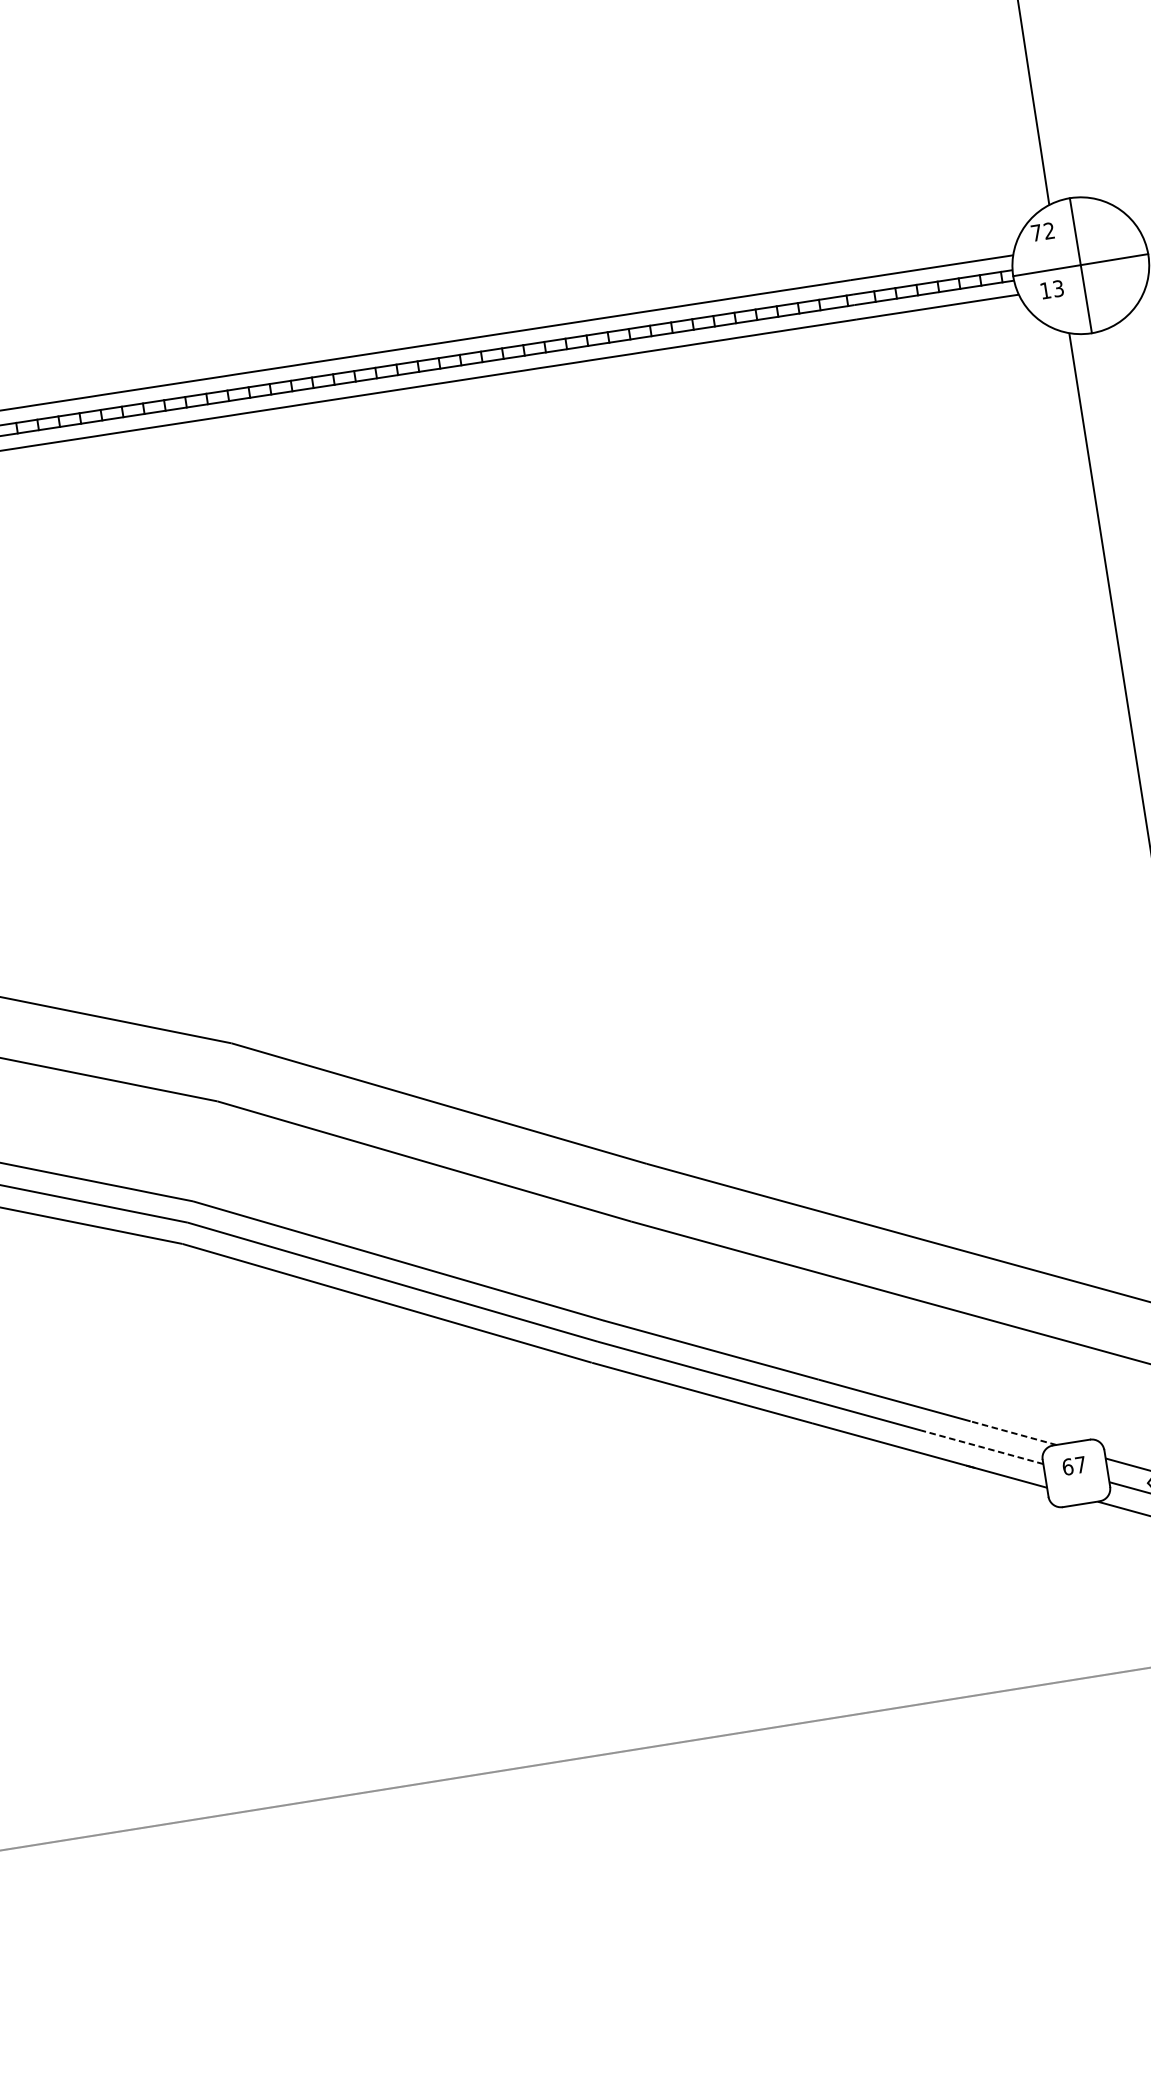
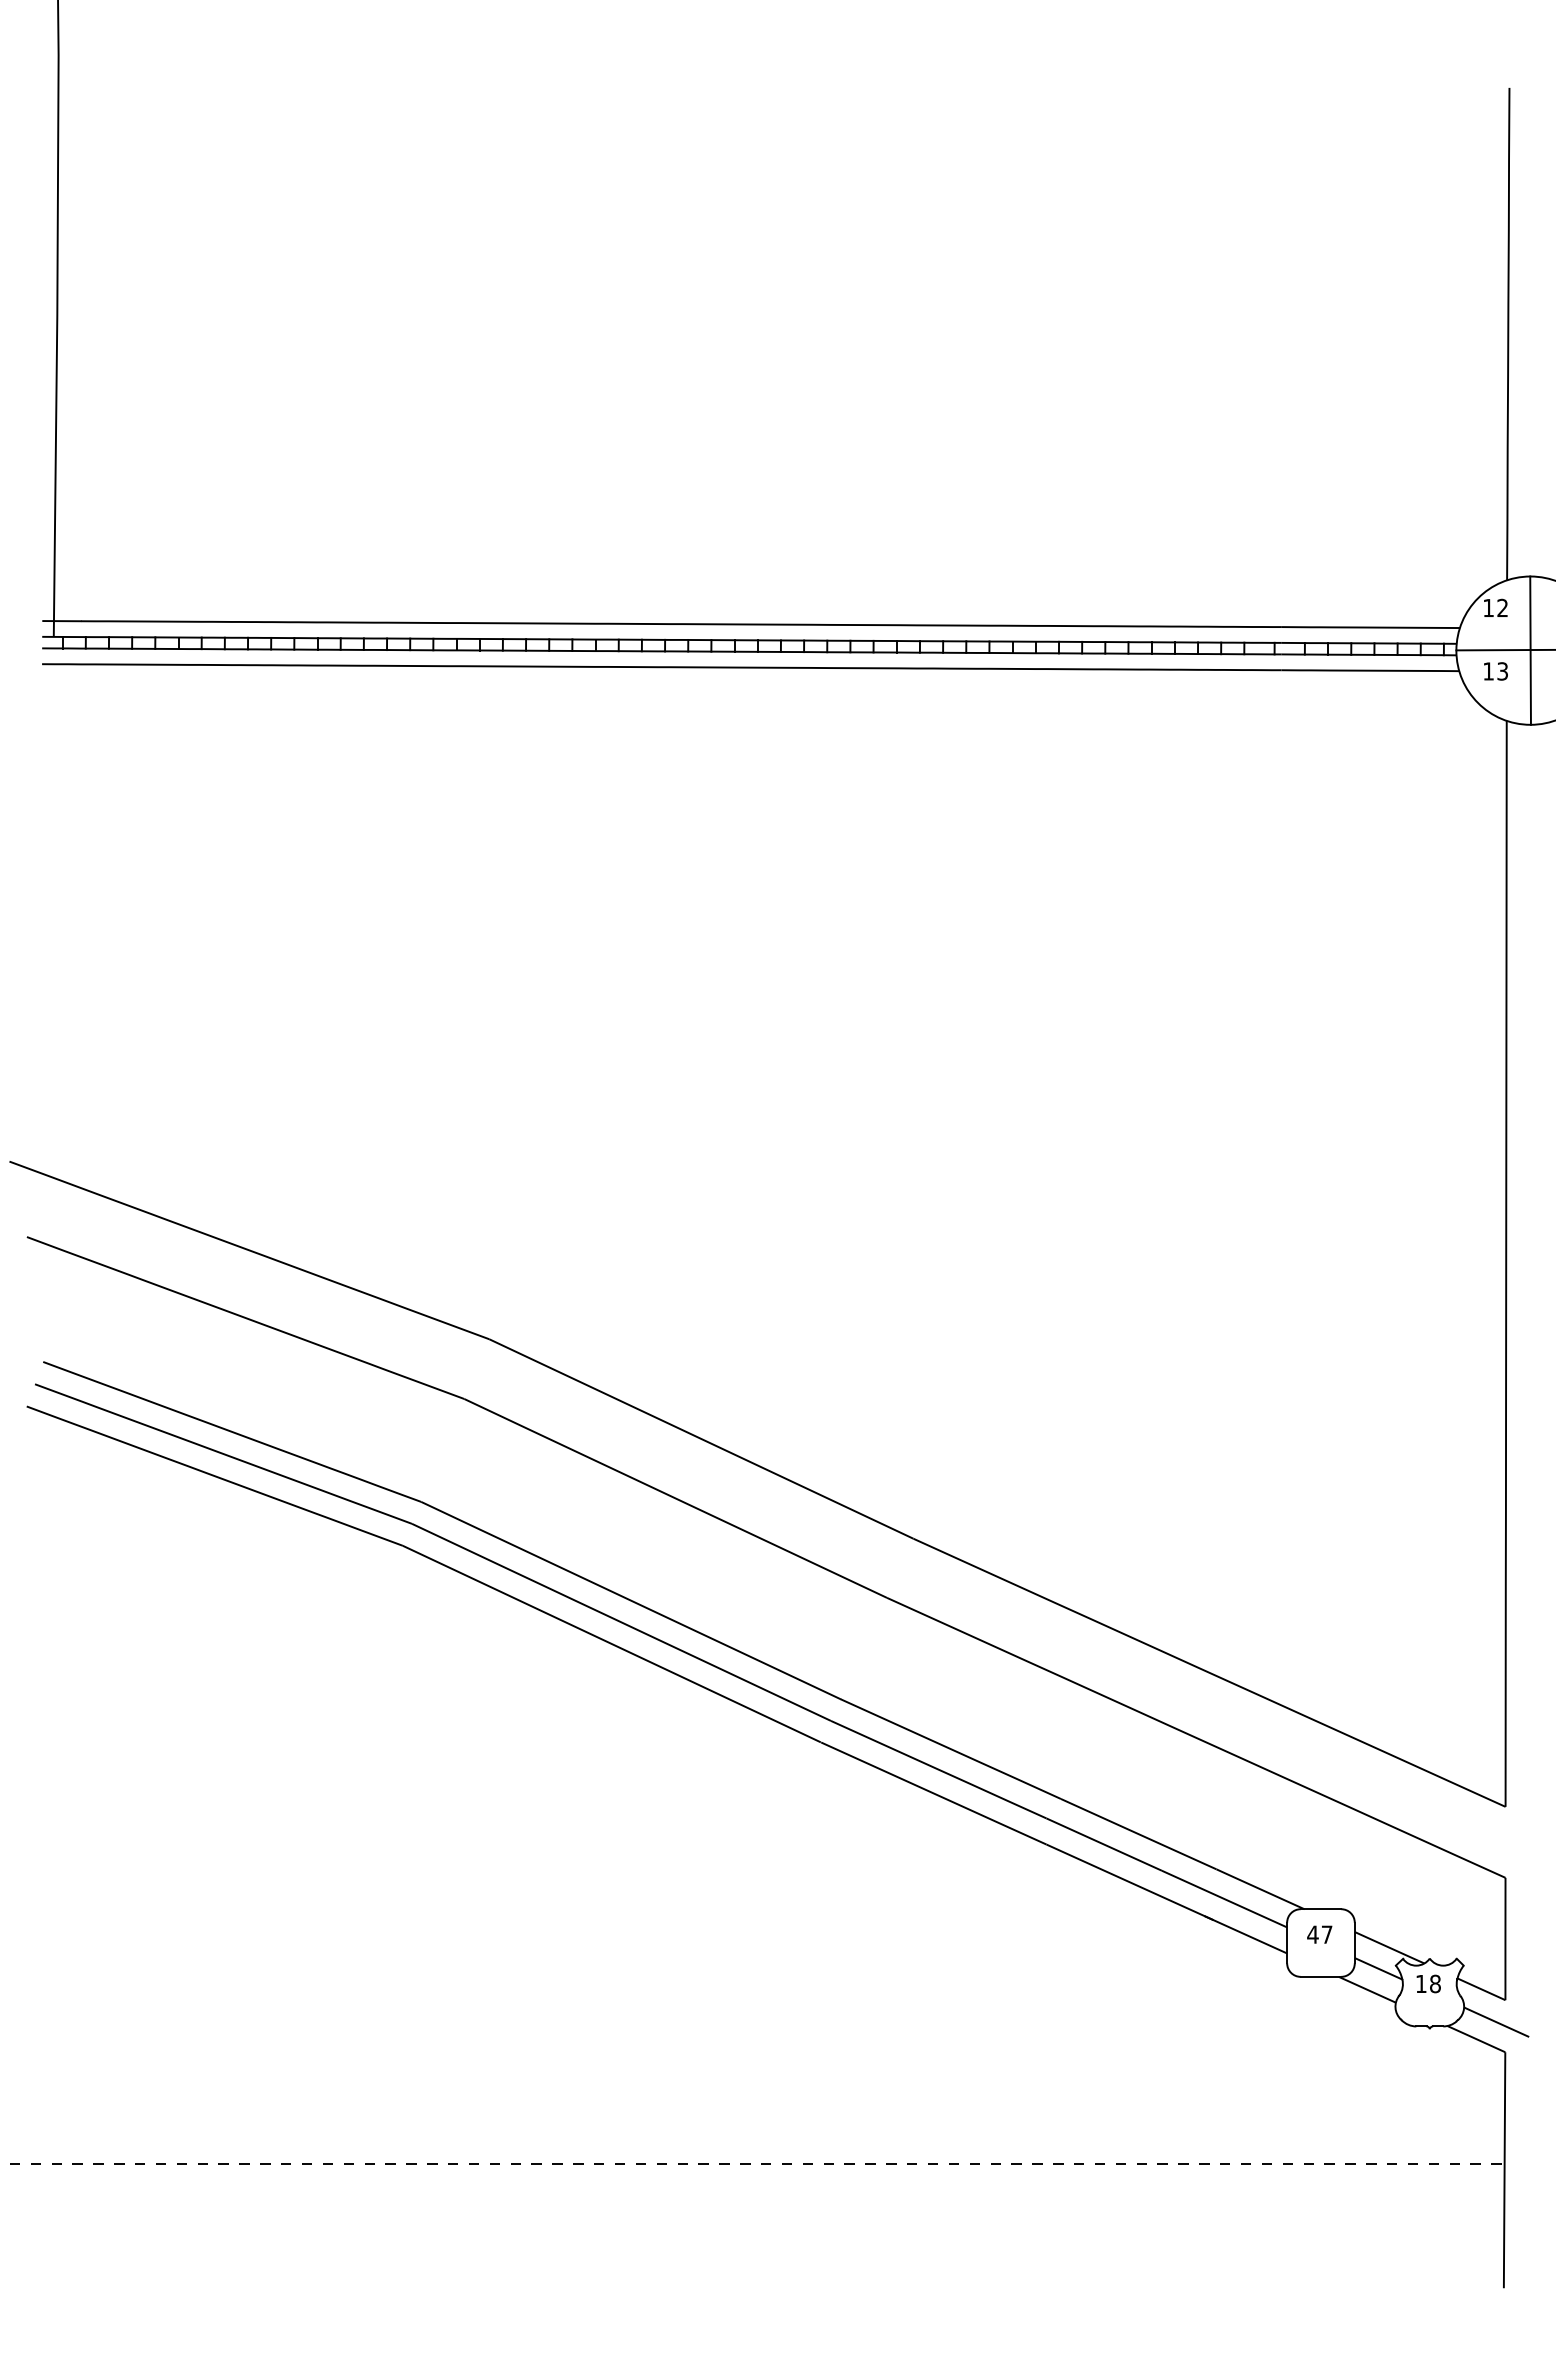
text: (1036, 232) -> (1488, 607), 72 -> 12
line: (1012, 1432) -> (1259, 1888), dashed -> solid
line: (982, 1447) -> (1224, 1899), dashed -> solid
text: (1067, 1466) -> (1312, 1934), 67 -> 47

